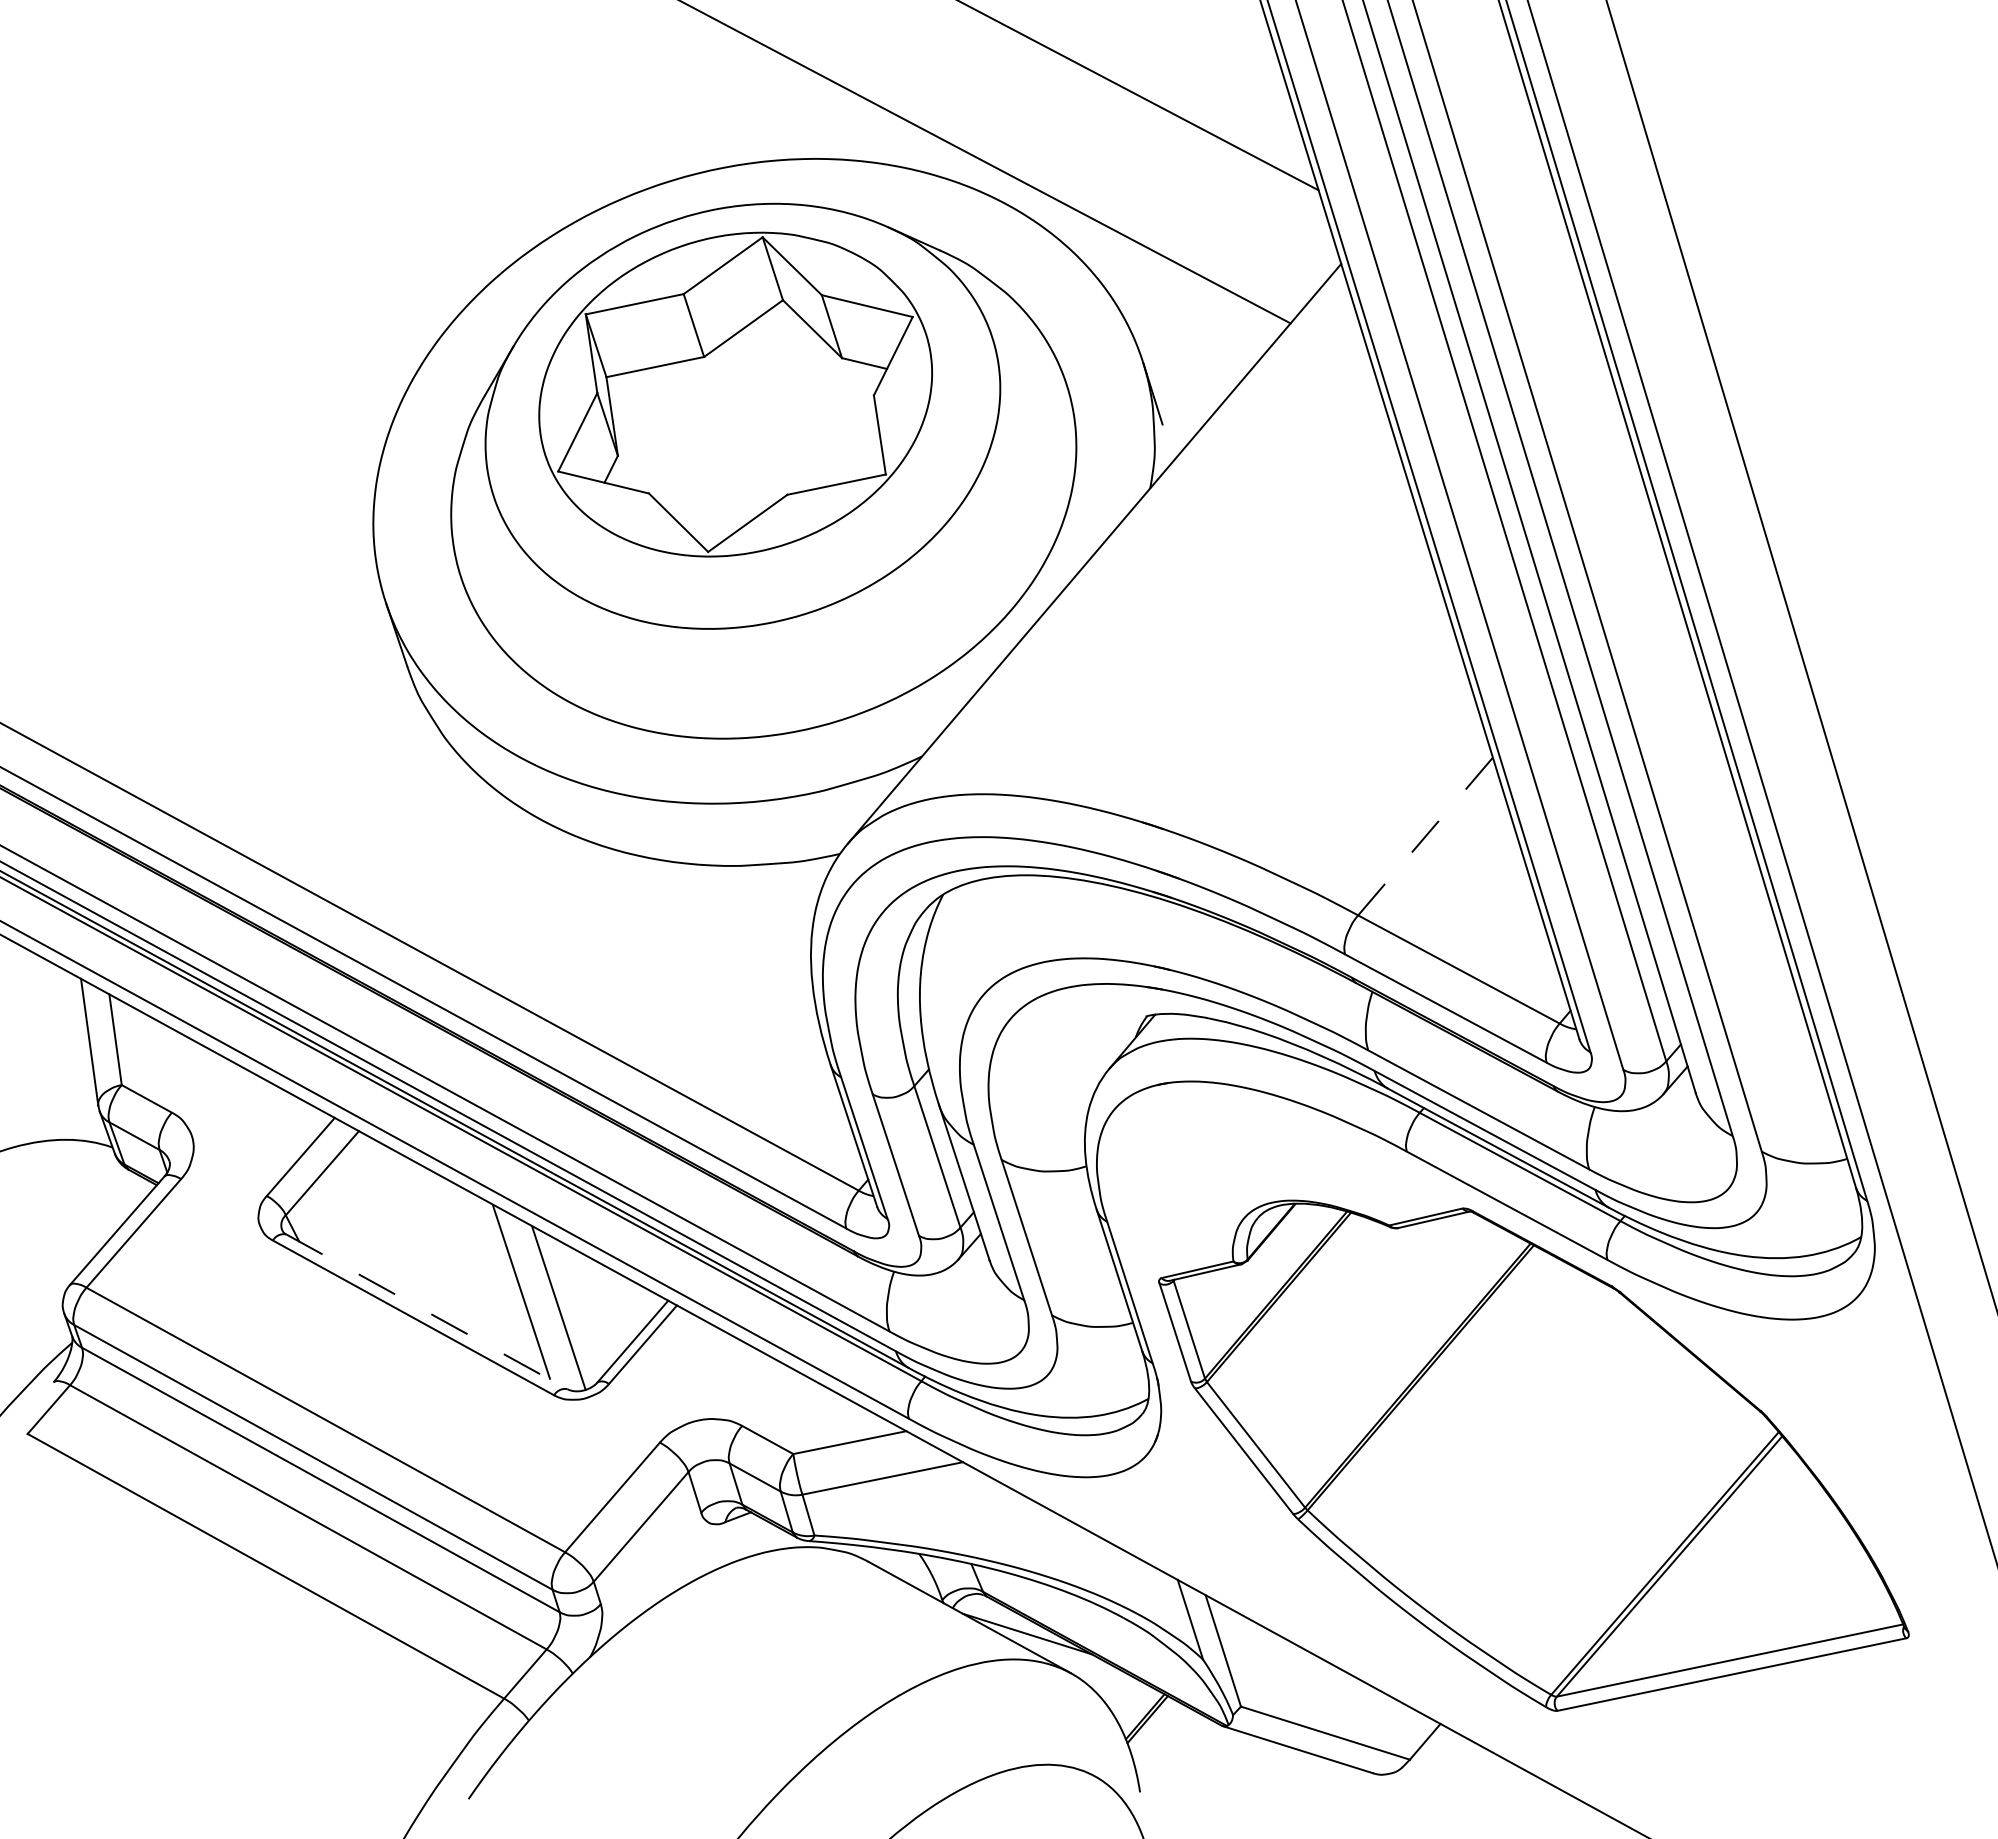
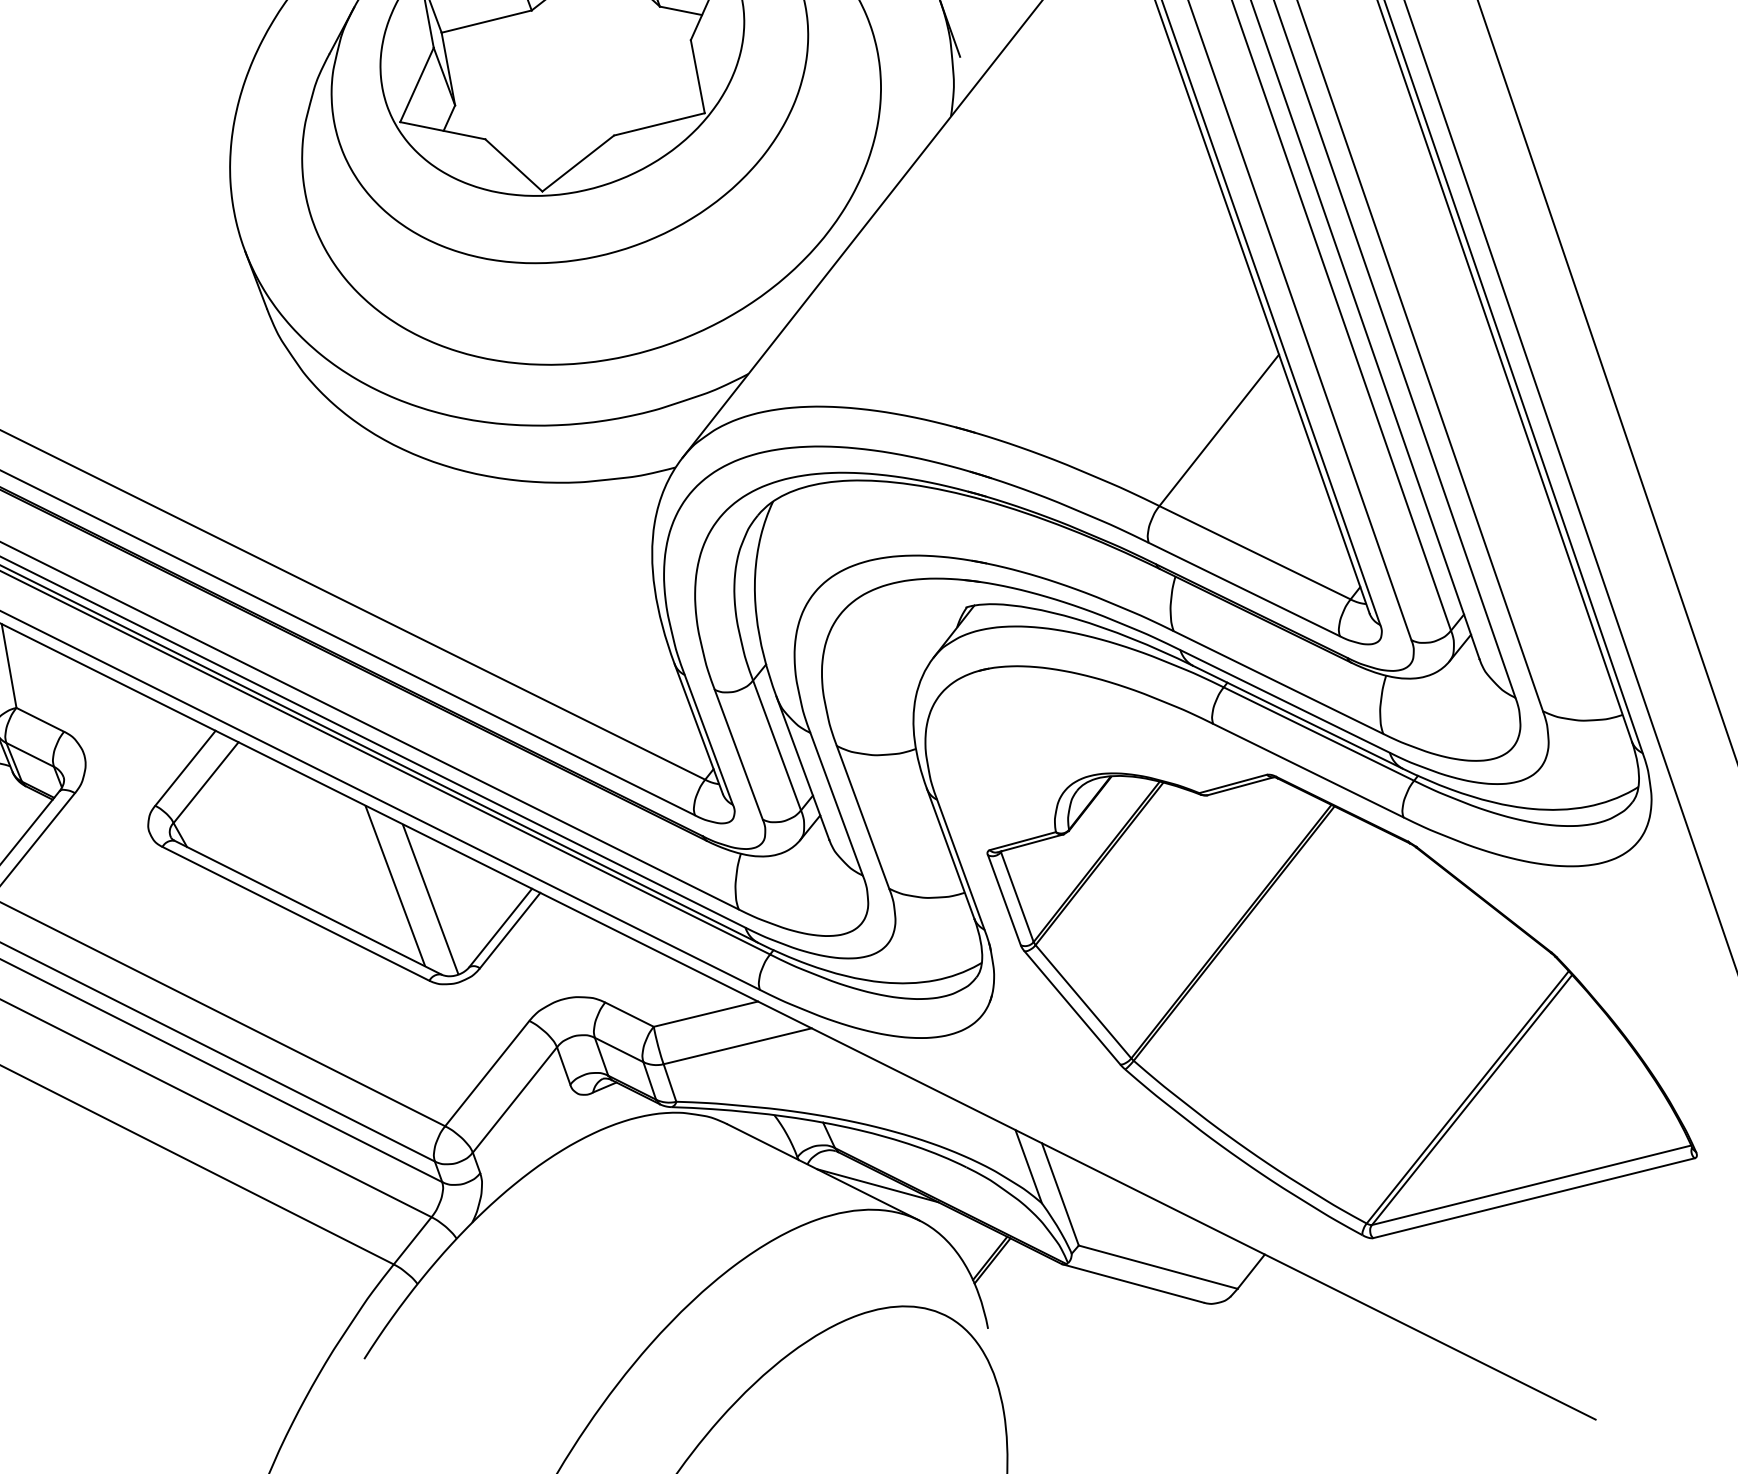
line: (1425, 836) -> (1219, 430), dashed -> solid
line: (427, 1312) -> (308, 908), dashed -> solid

